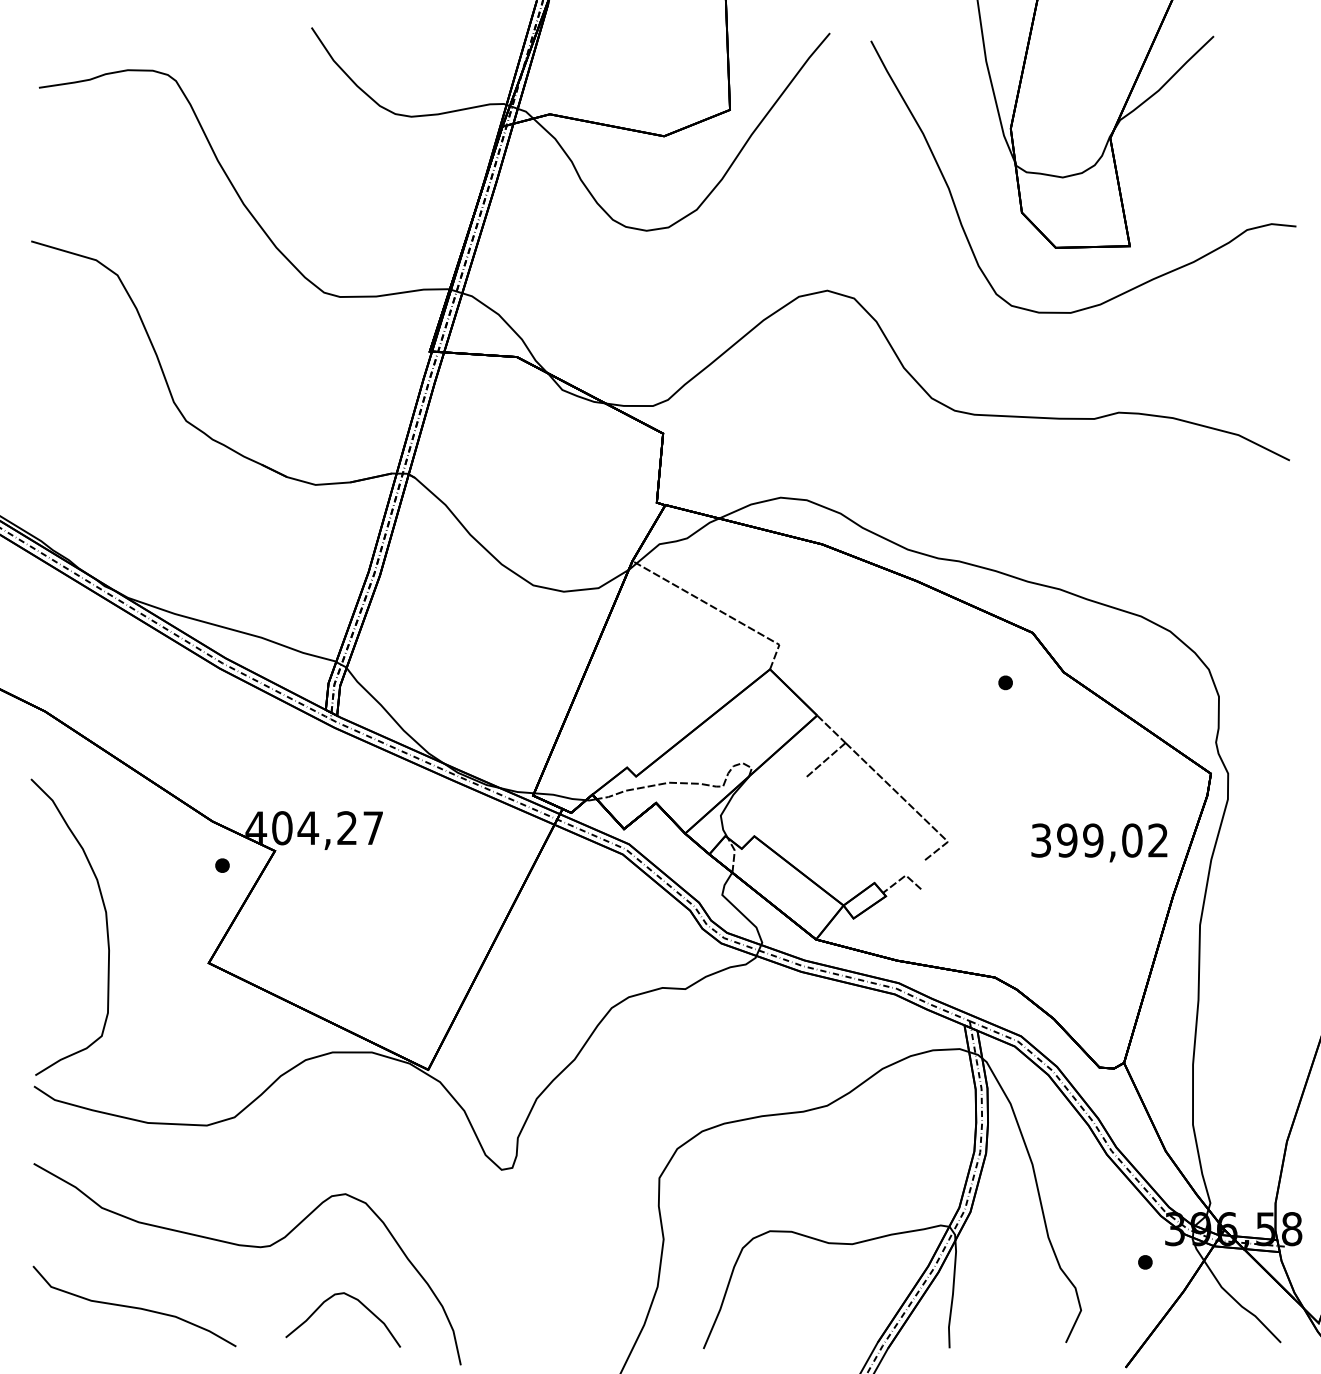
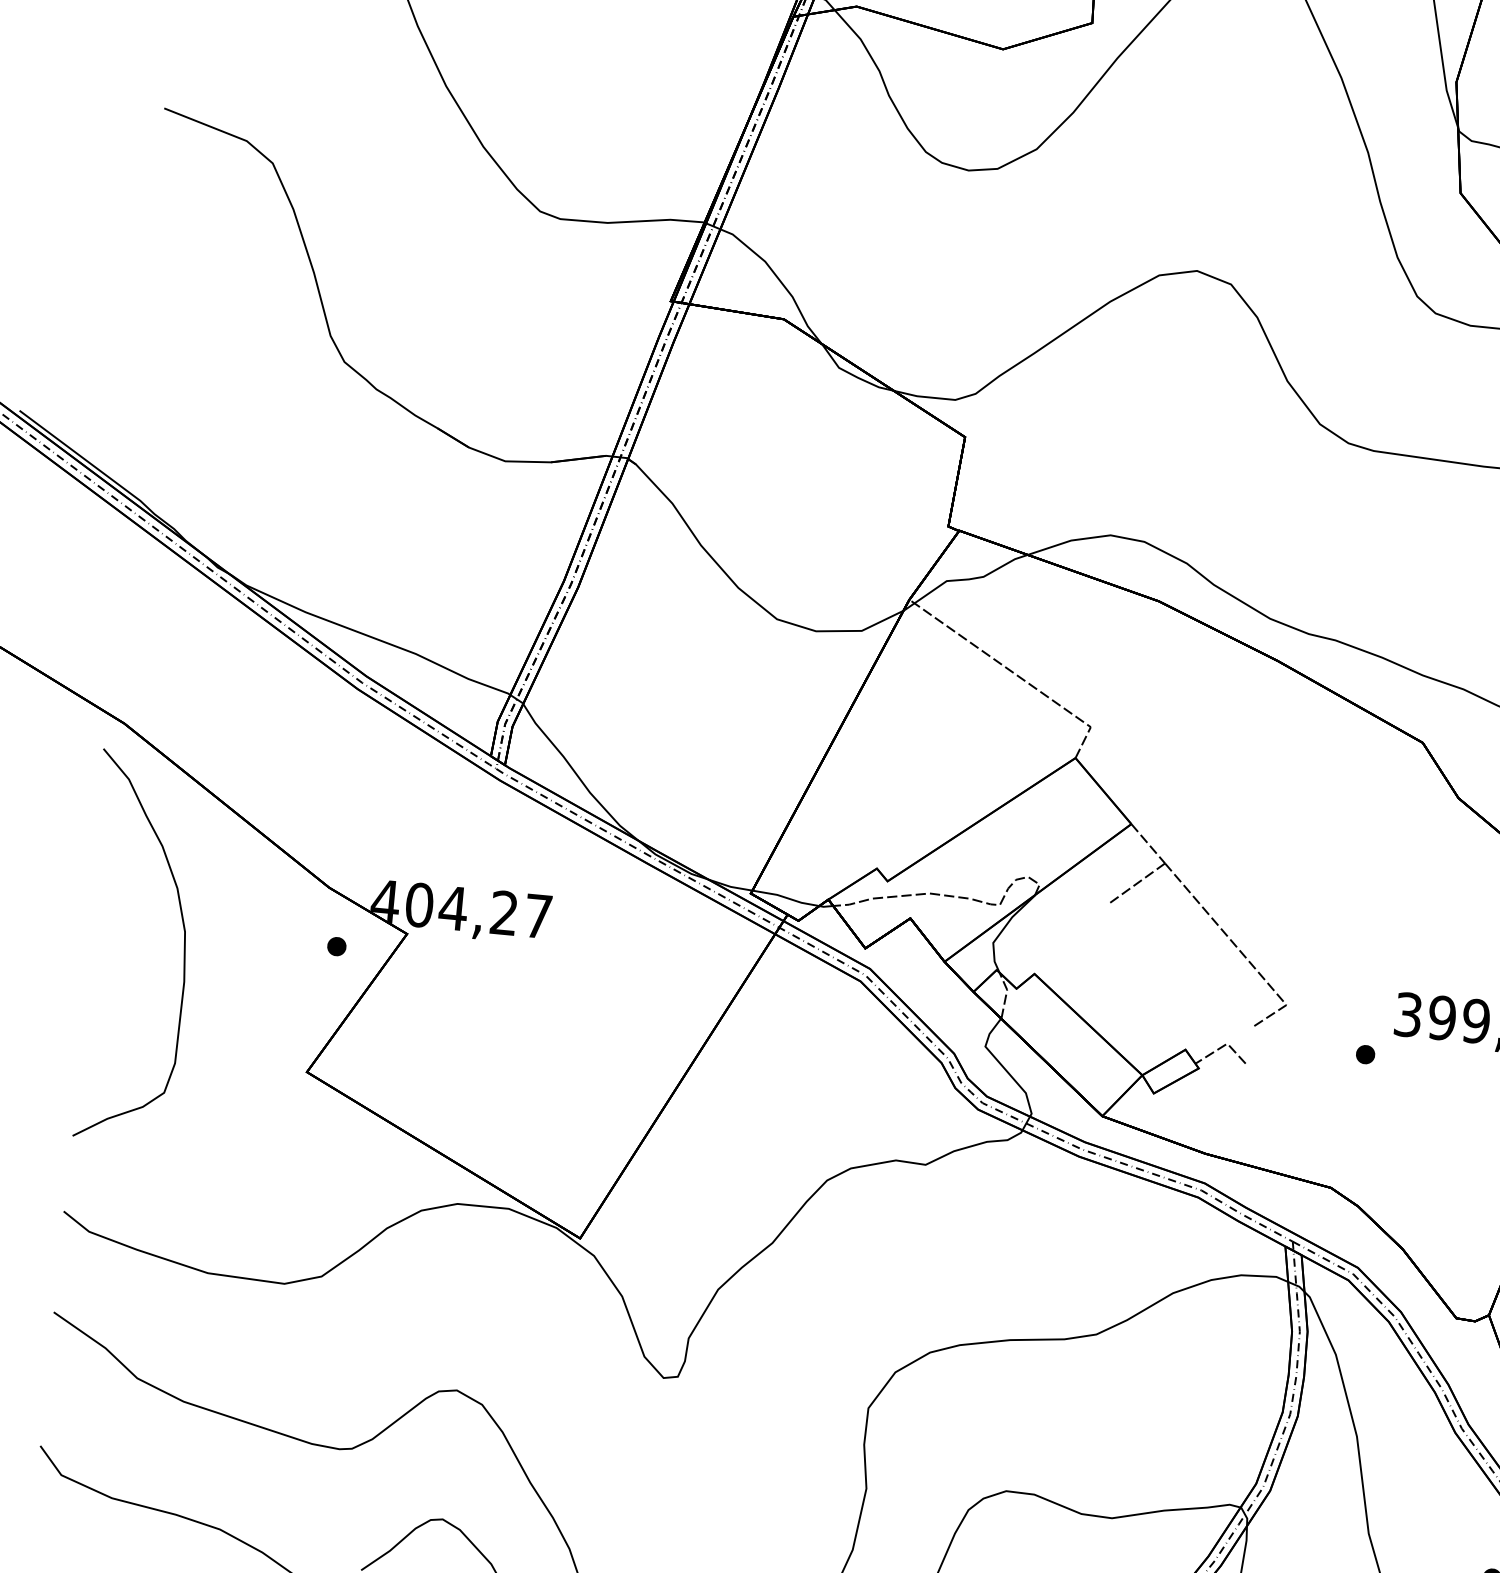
part: (1005, 682) -> (1365, 1054), moved
curve: (105, 920) -> (183, 942), moved

